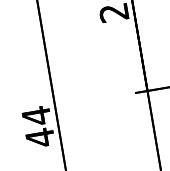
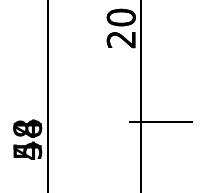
text: (38, 126) -> (27, 139), 44 -> 58

